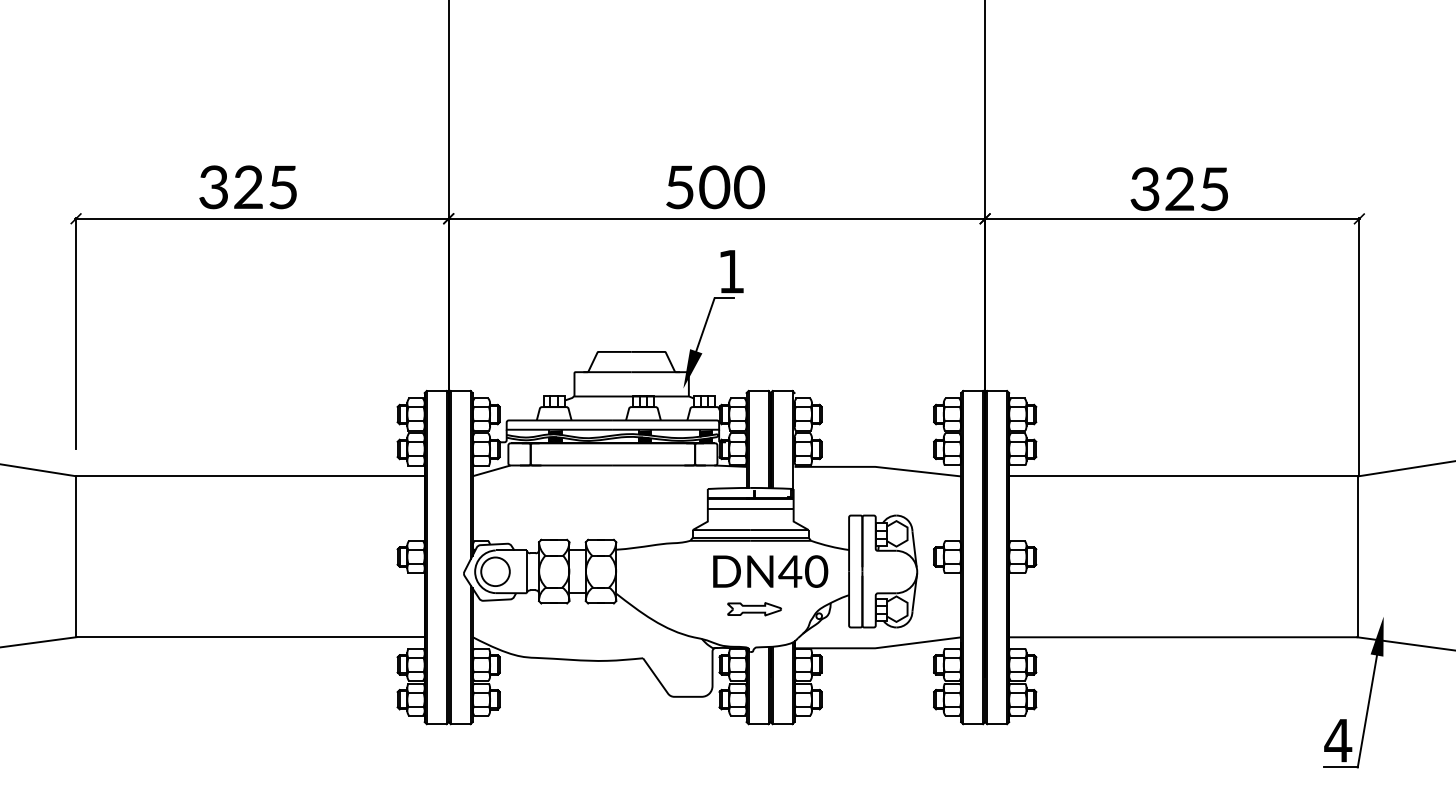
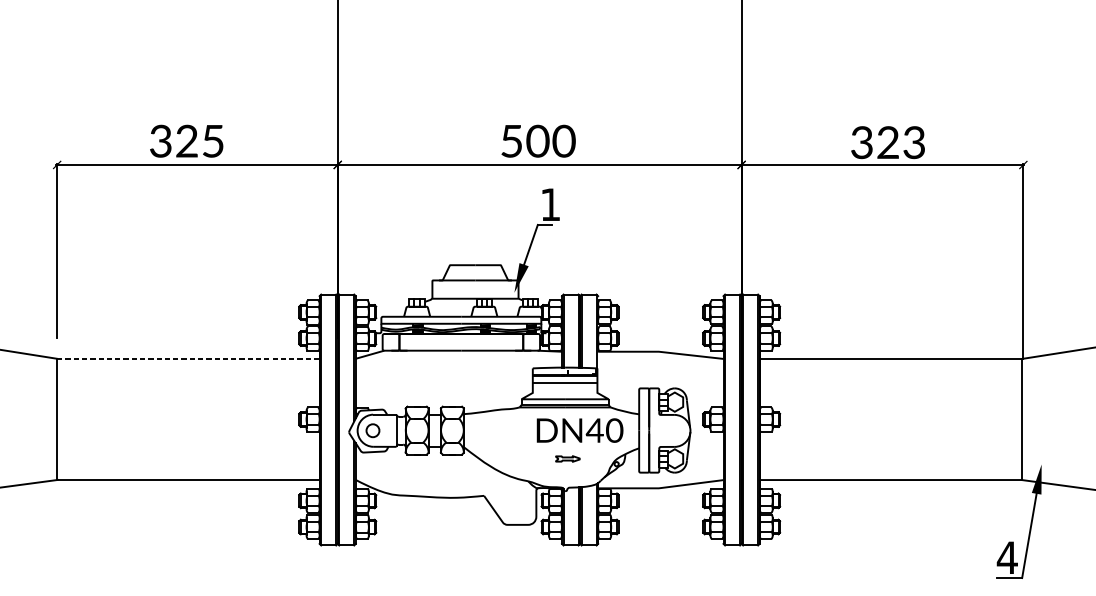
text: (1214, 188) -> (914, 142), 325 -> 323
line: (250, 476) -> (188, 358), solid -> dashed
circle: (495, 571) -> (372, 430), size x0.6
part: (754, 609) -> (567, 459), size x0.6

